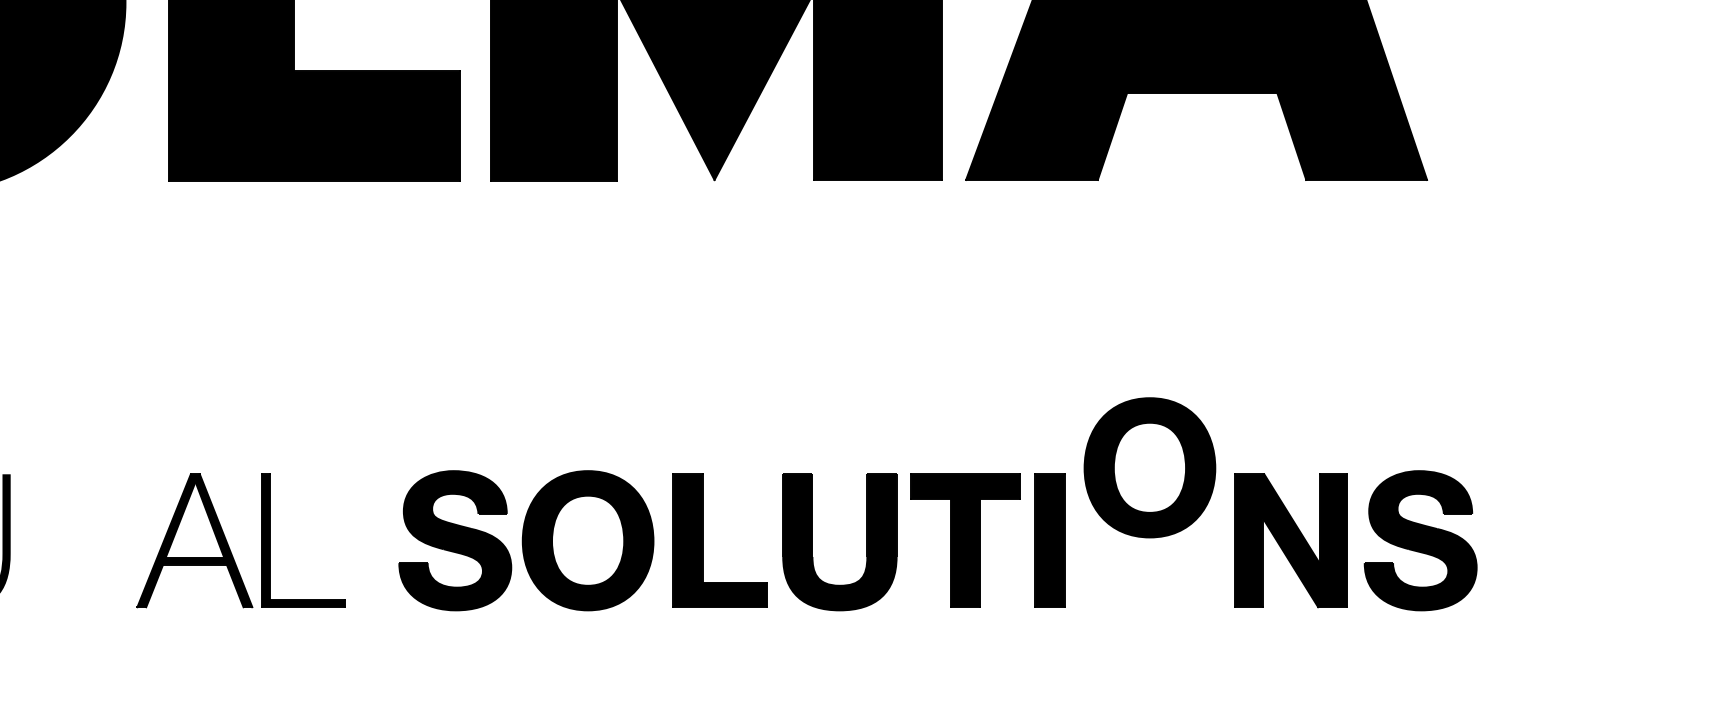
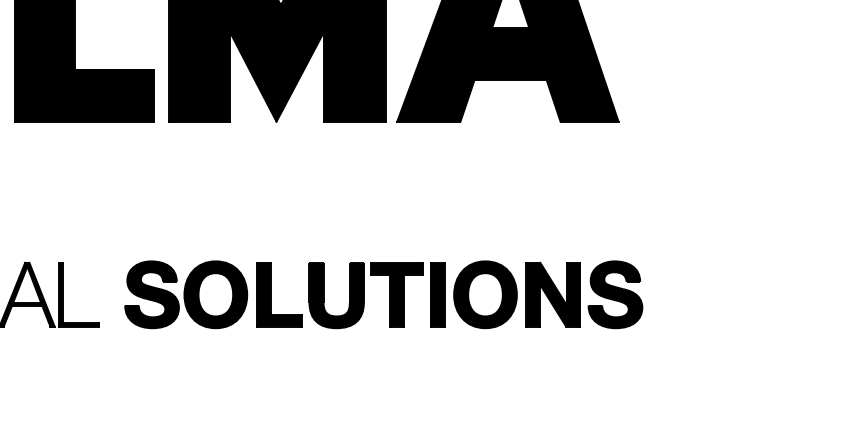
part: (1149, 467) -> (485, 294), moved

